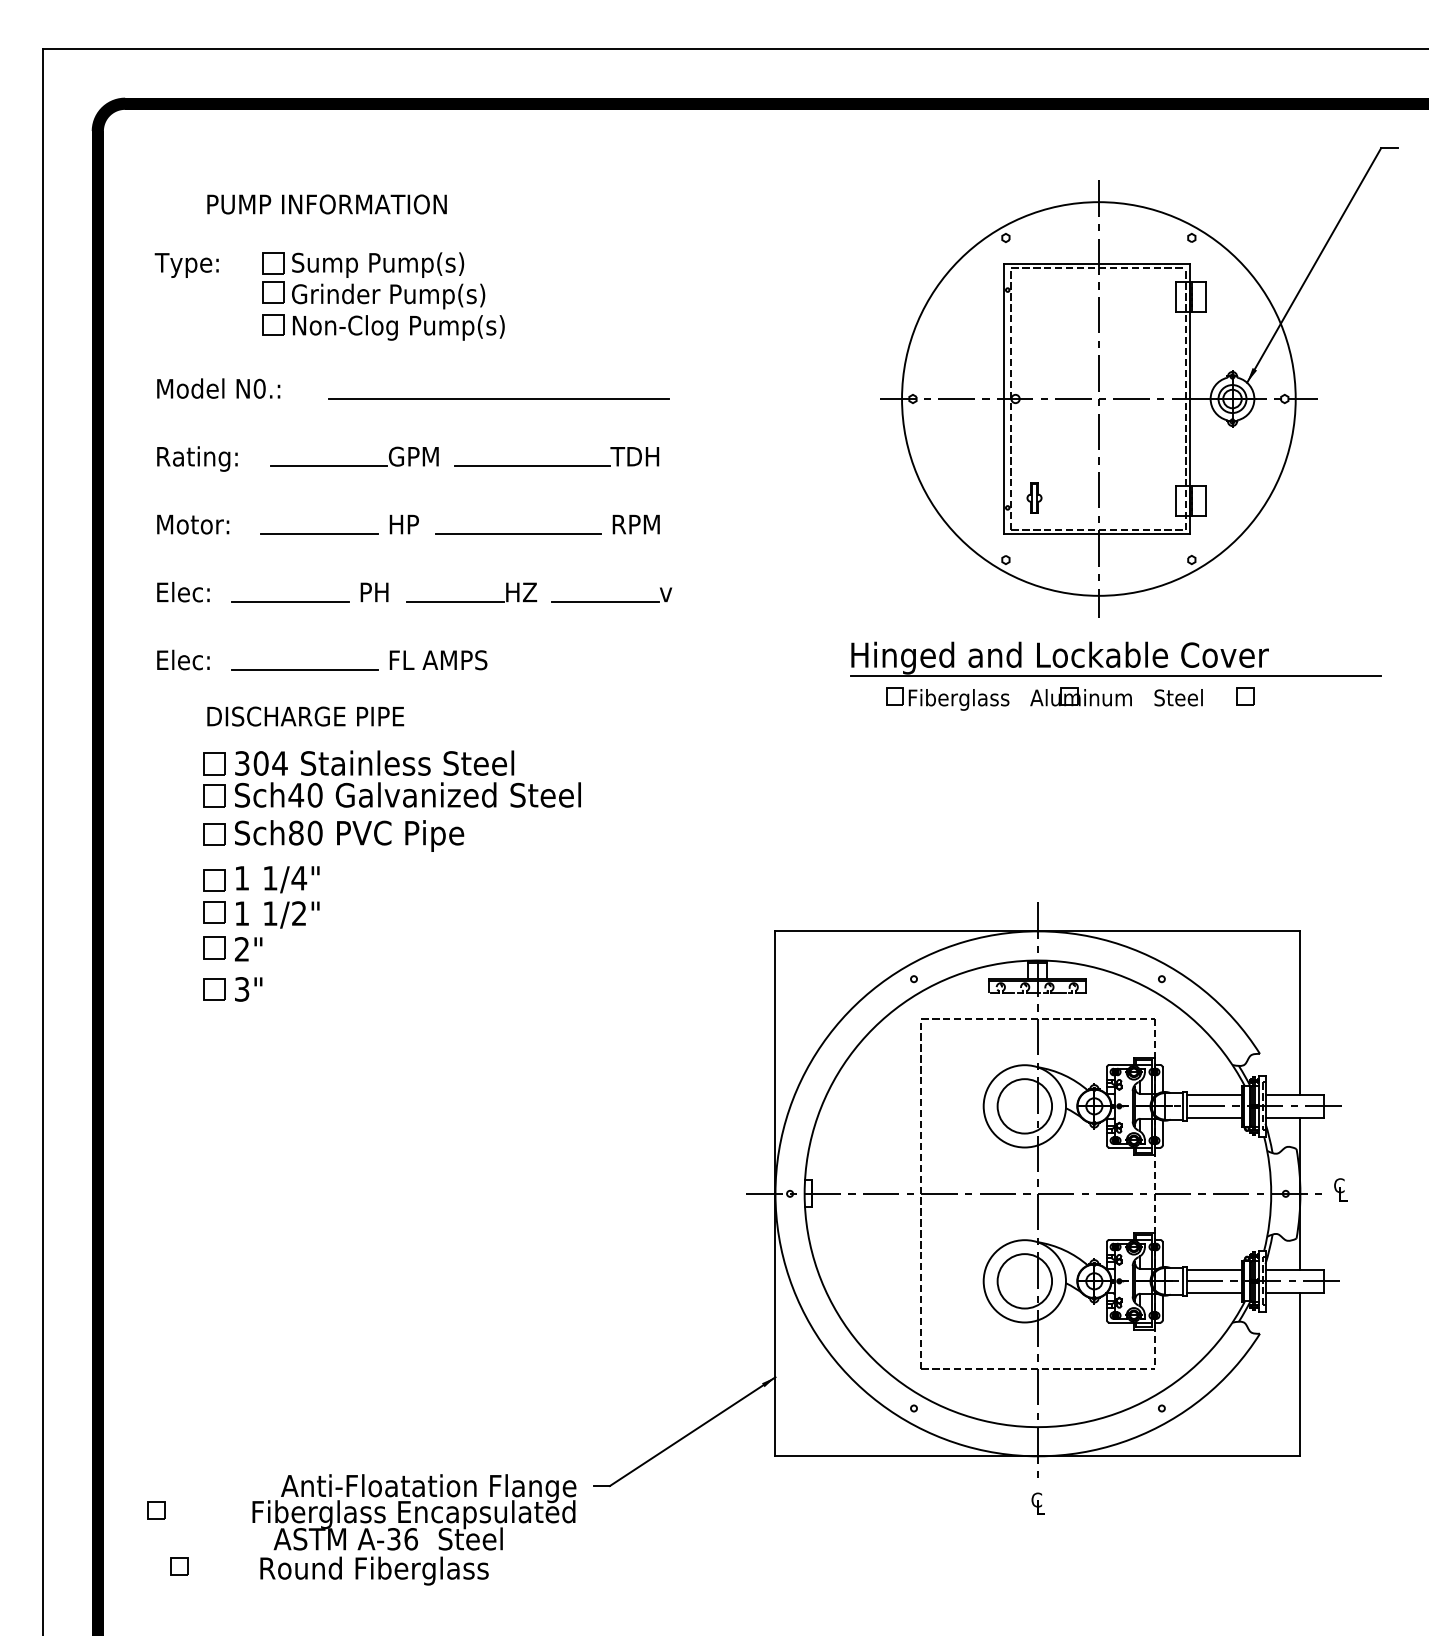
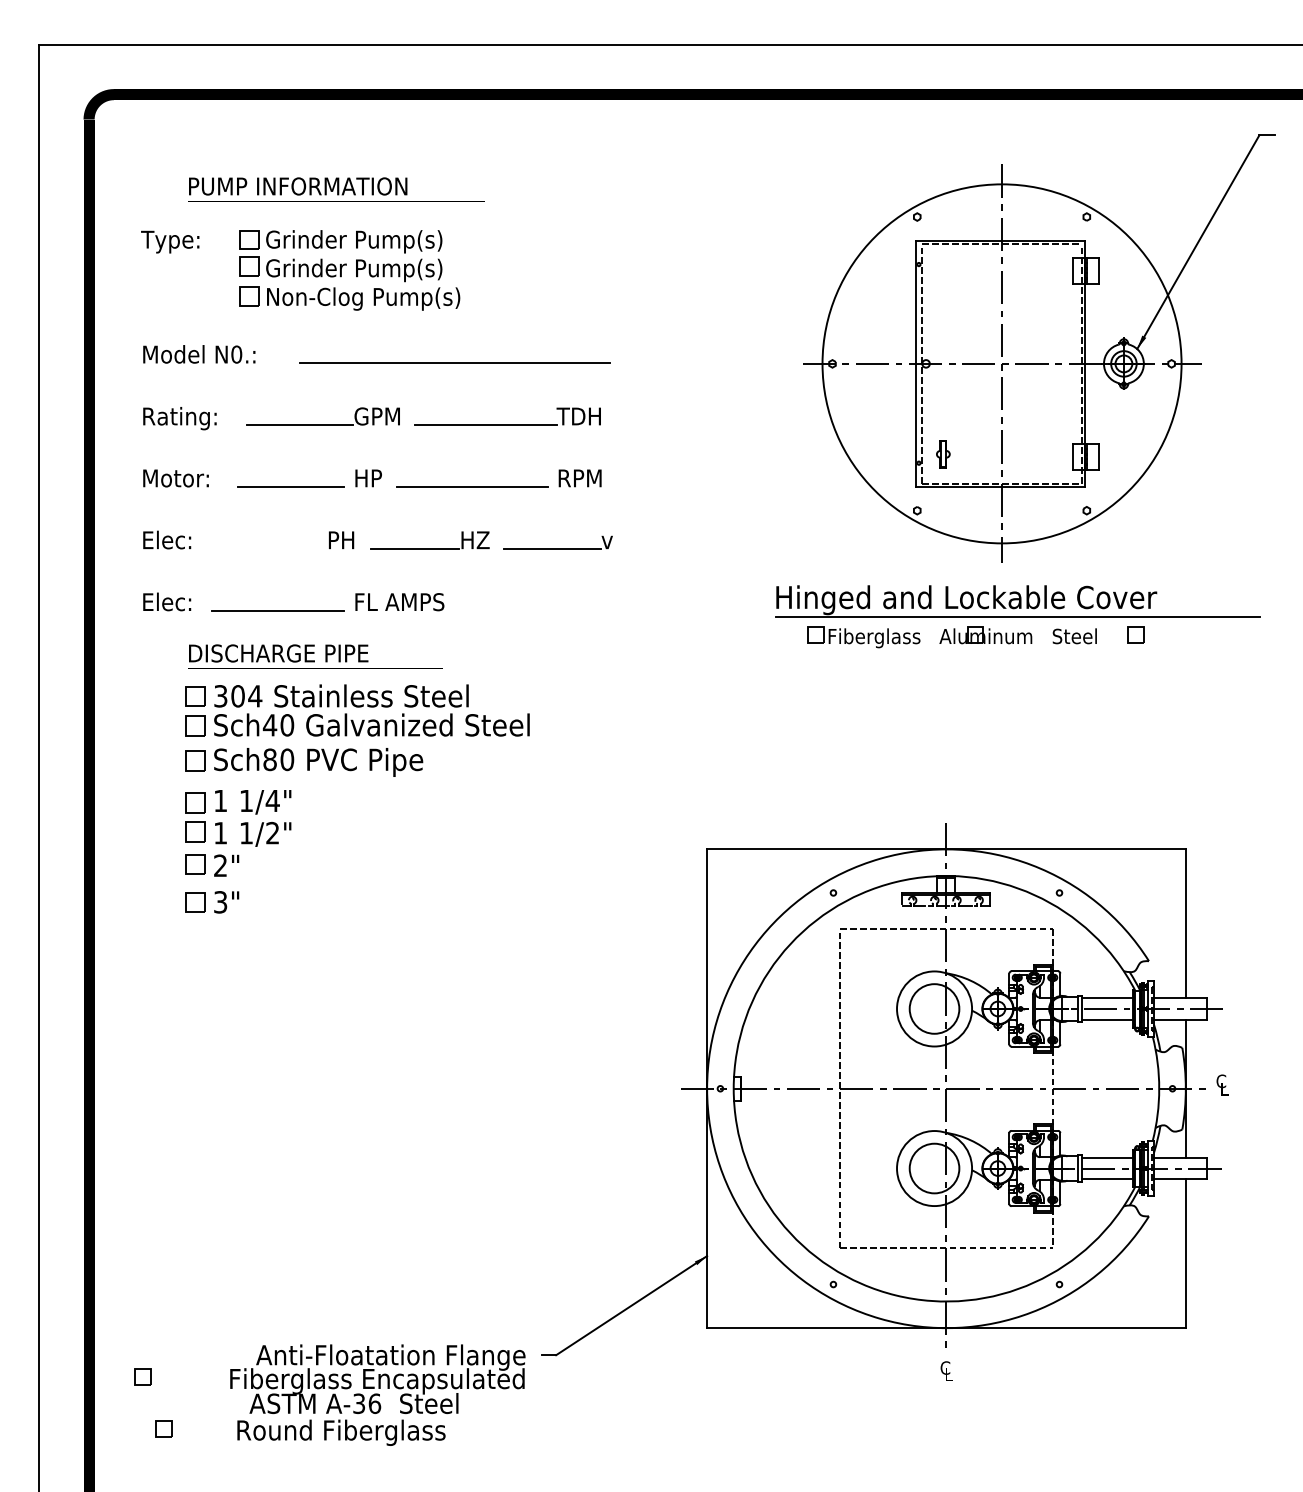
text: (388, 264) -> (354, 241), Sump Pump(s) -> Grinder Pump(s)
line: (290, 602) -> (264, 549), removed

